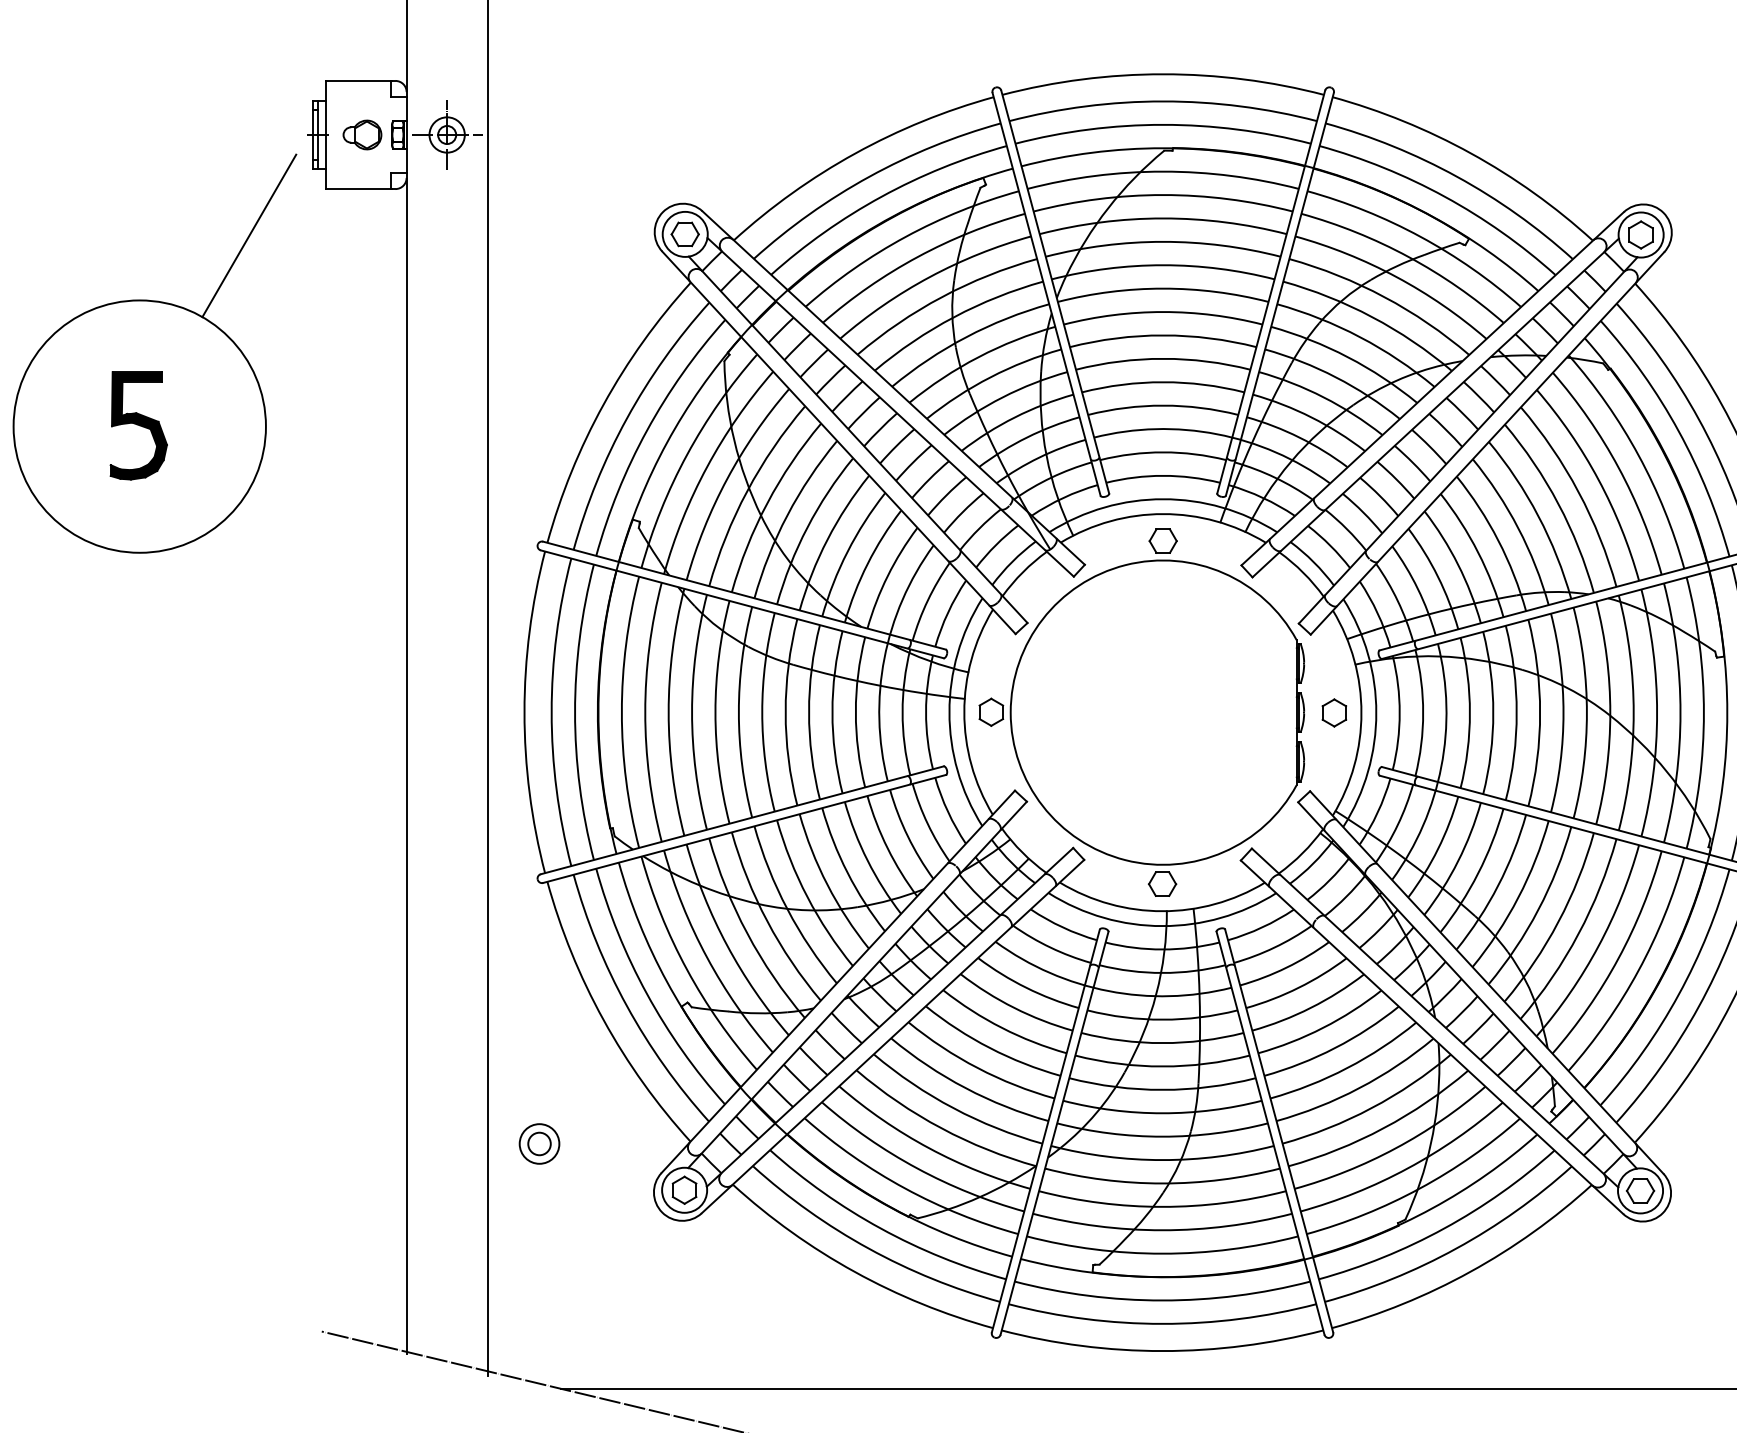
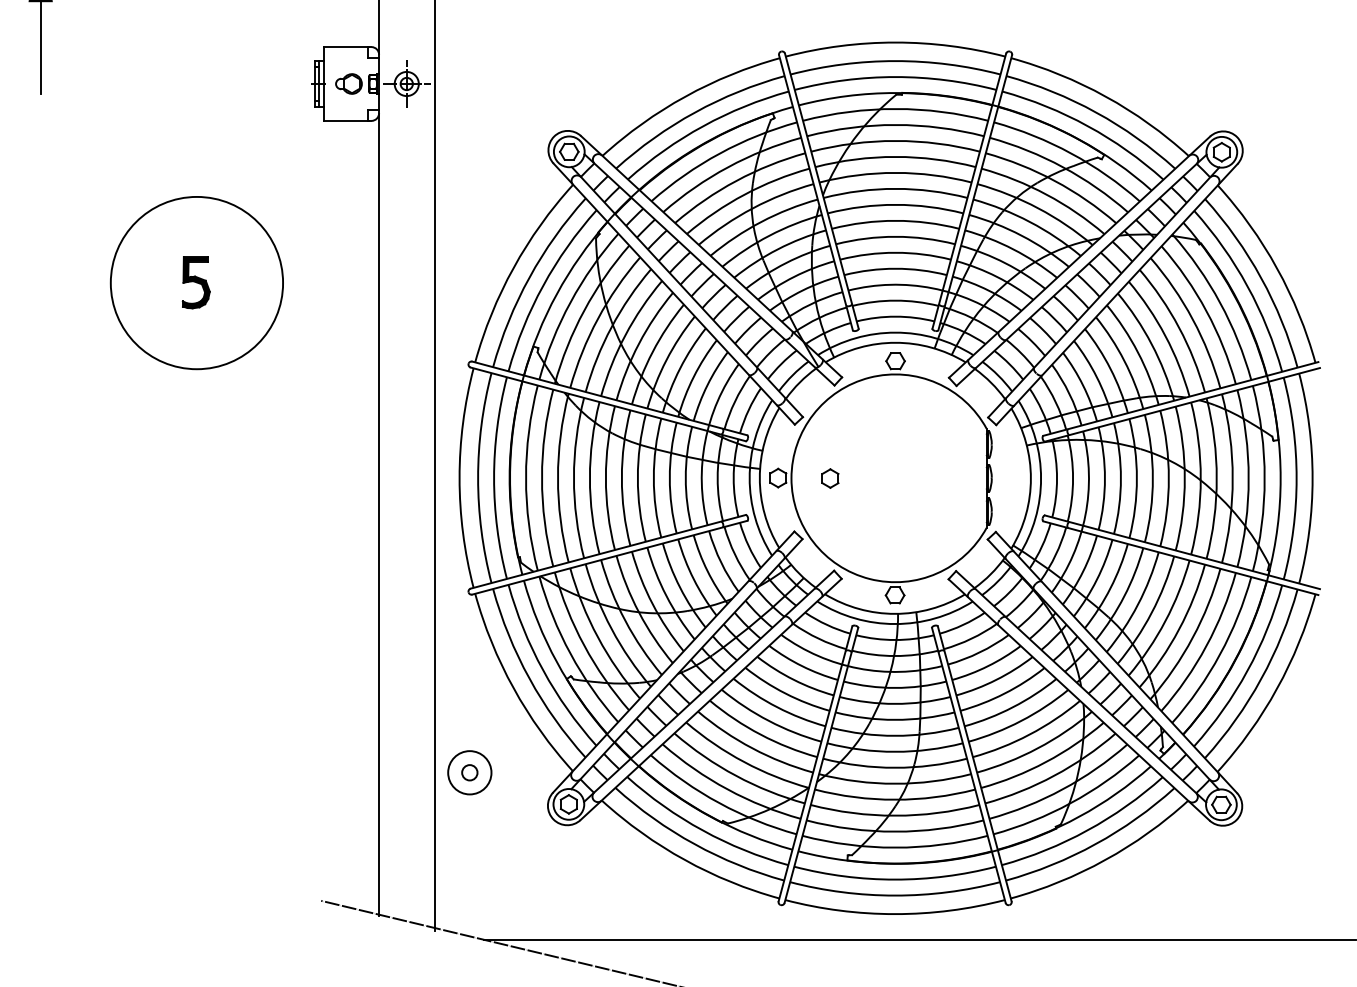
line: (248, 235) -> (271, 152), removed
part: (139, 425) -> (196, 282), size x0.7
part: (1334, 712) -> (830, 478), moved
circle: (539, 1143) -> (469, 772), size x1.6

